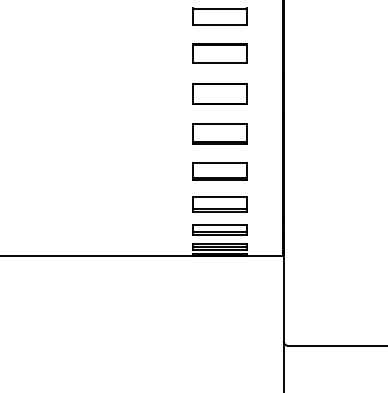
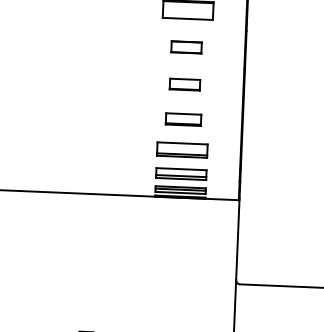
part: (219, 93) -> (186, 46), size x0.6
part: (219, 133) -> (184, 84), size x0.6
part: (219, 171) -> (182, 119), size x0.7

